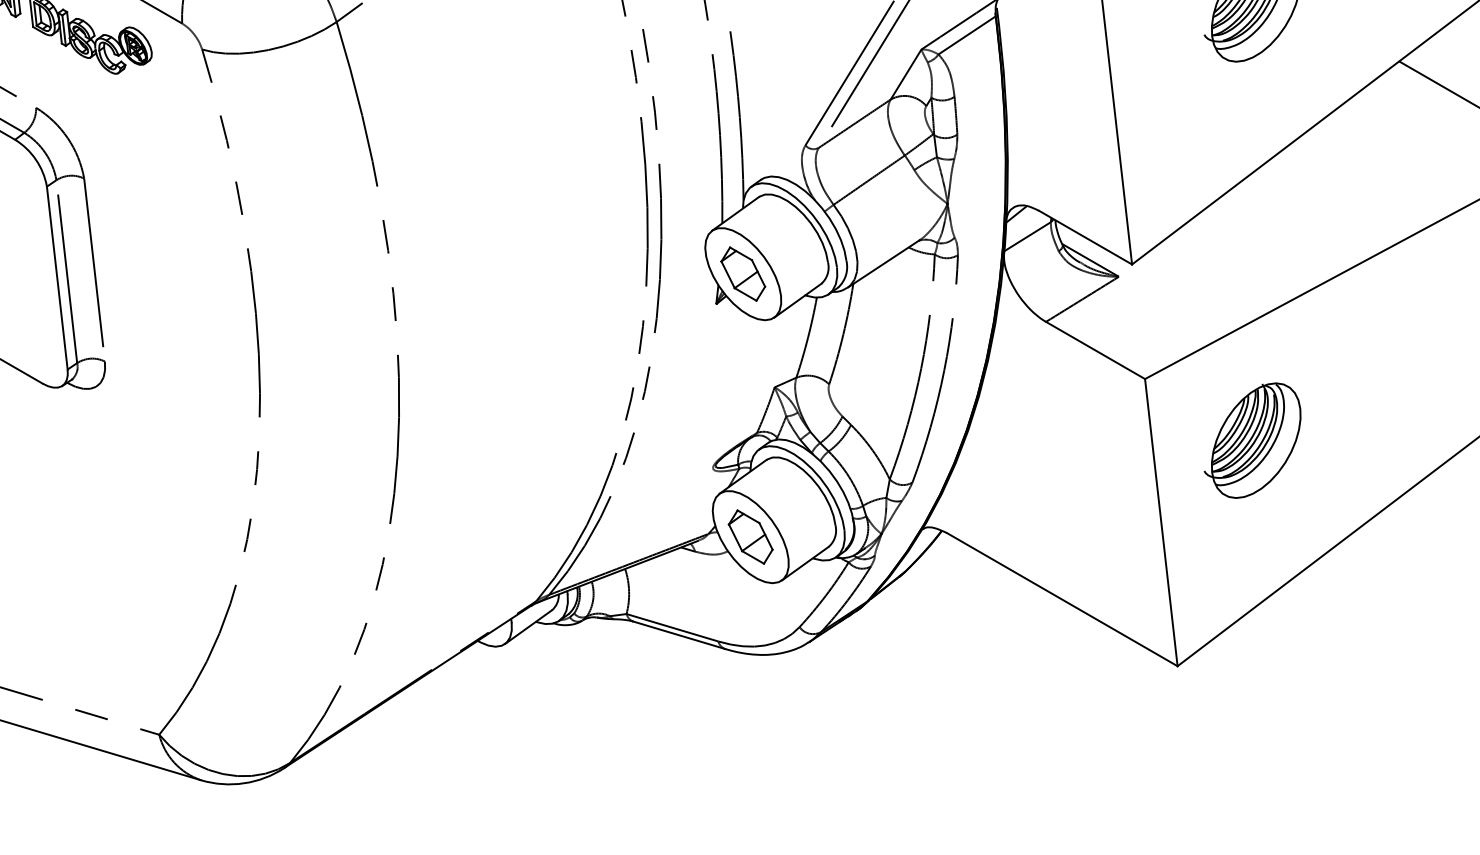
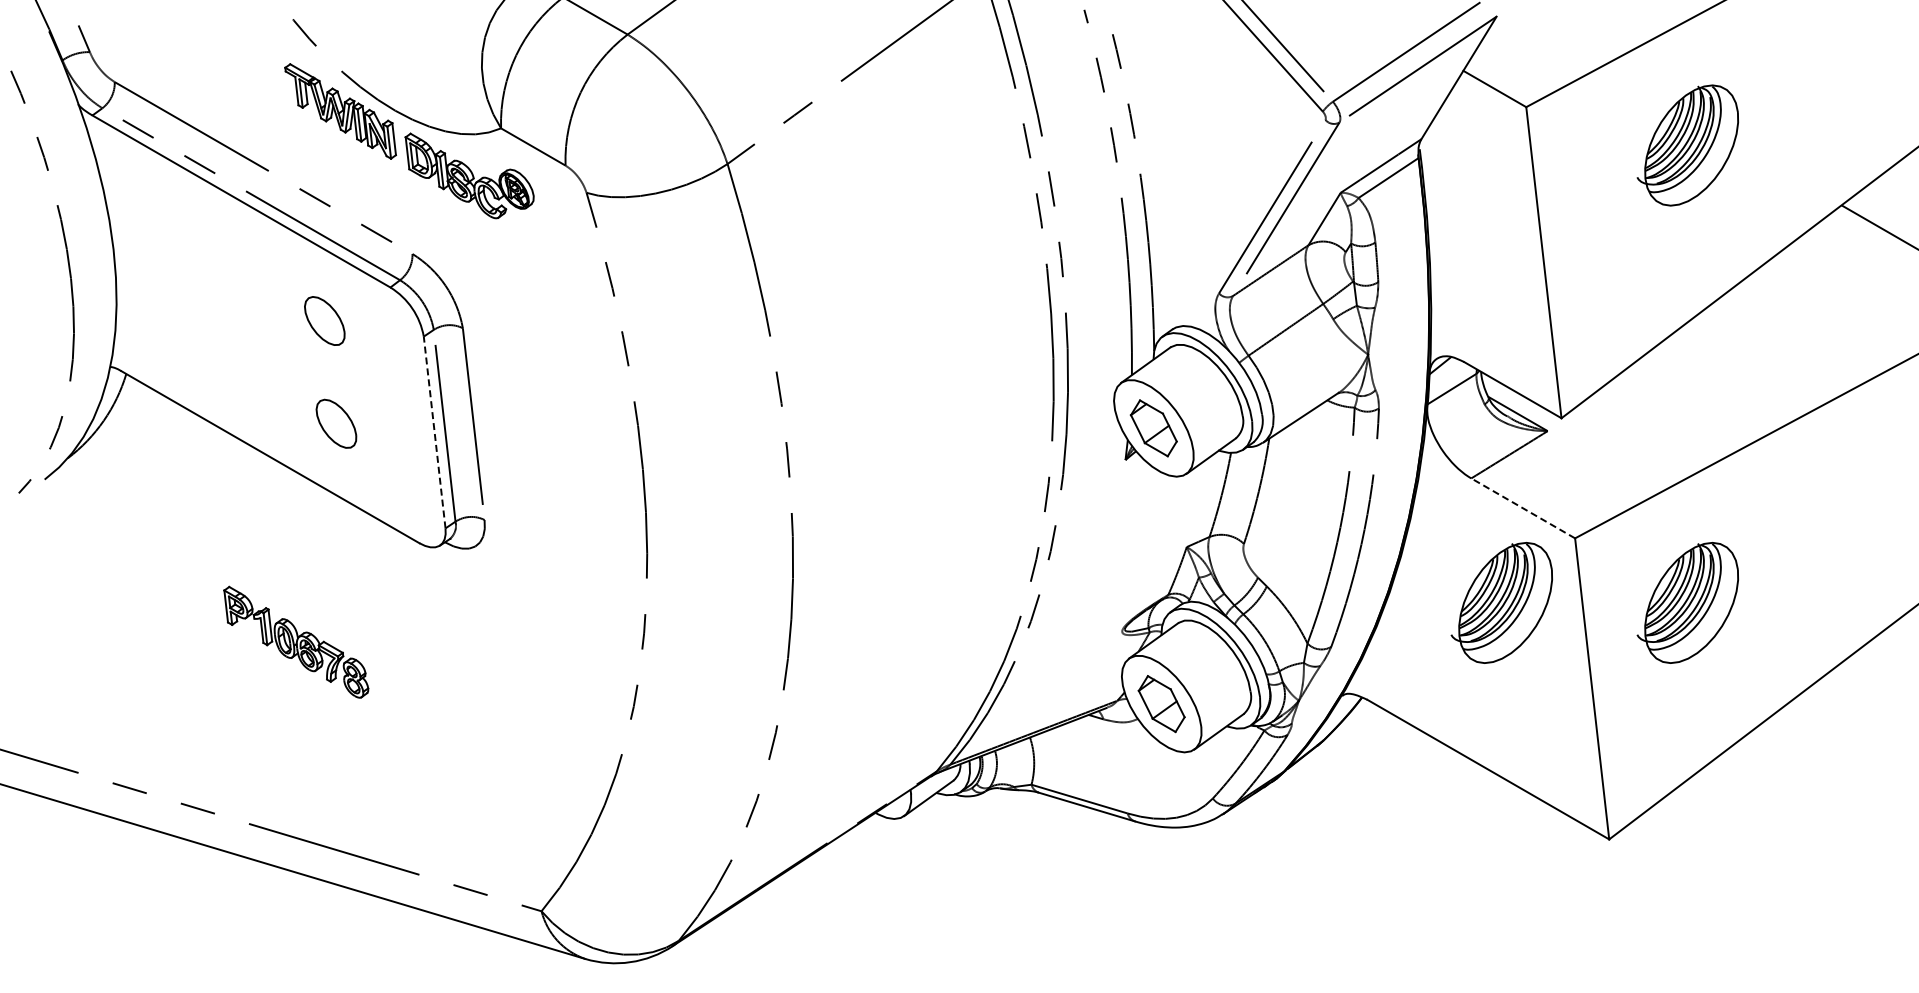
line: (57, 278) -> (434, 432), solid -> dashed
line: (1095, 350) -> (1523, 508), solid -> dashed
part: (1074, 440) -> (1501, 602), added

